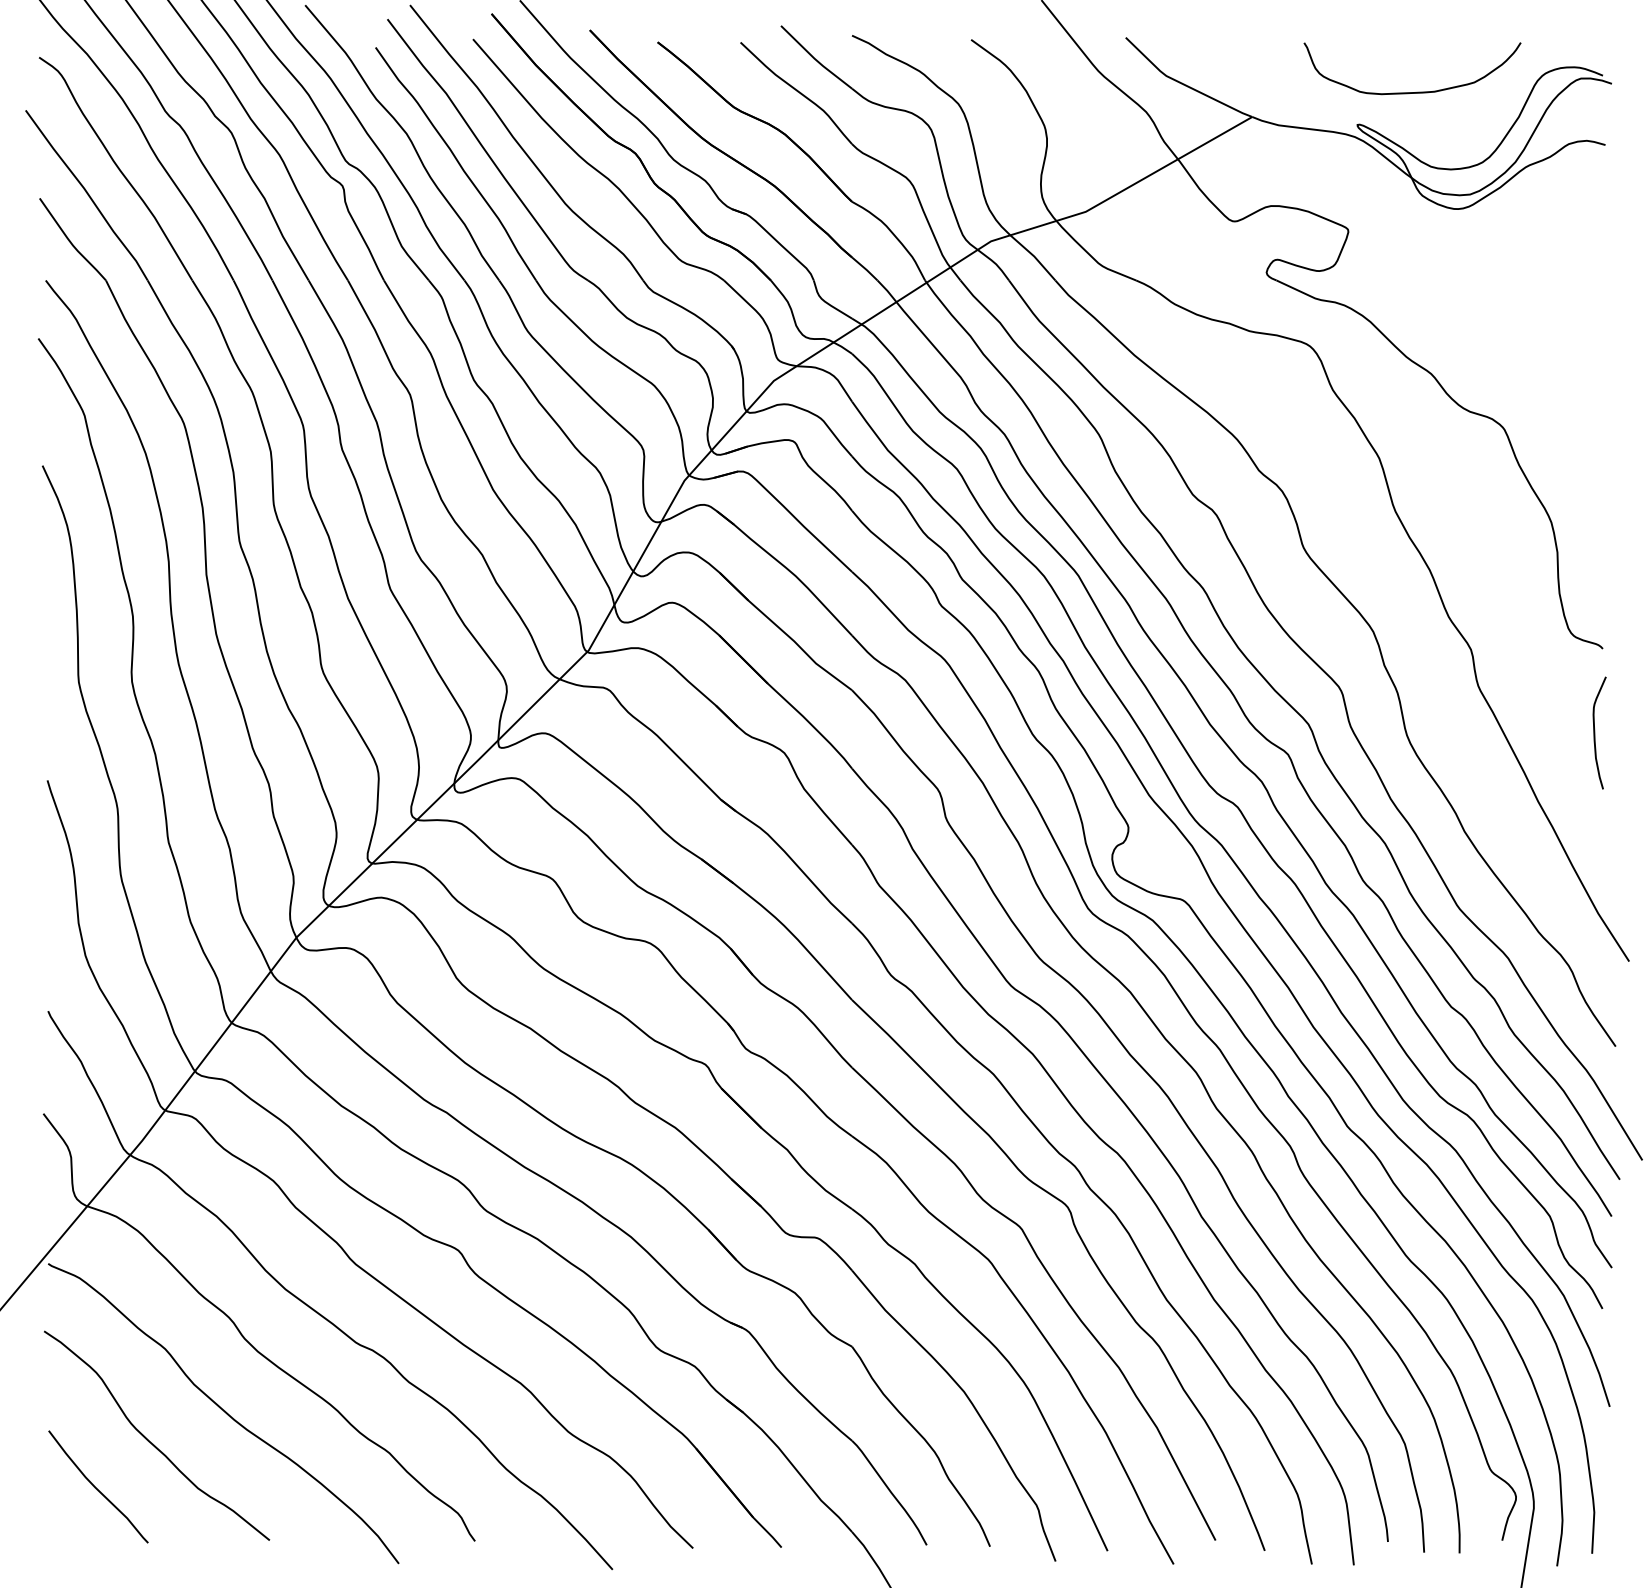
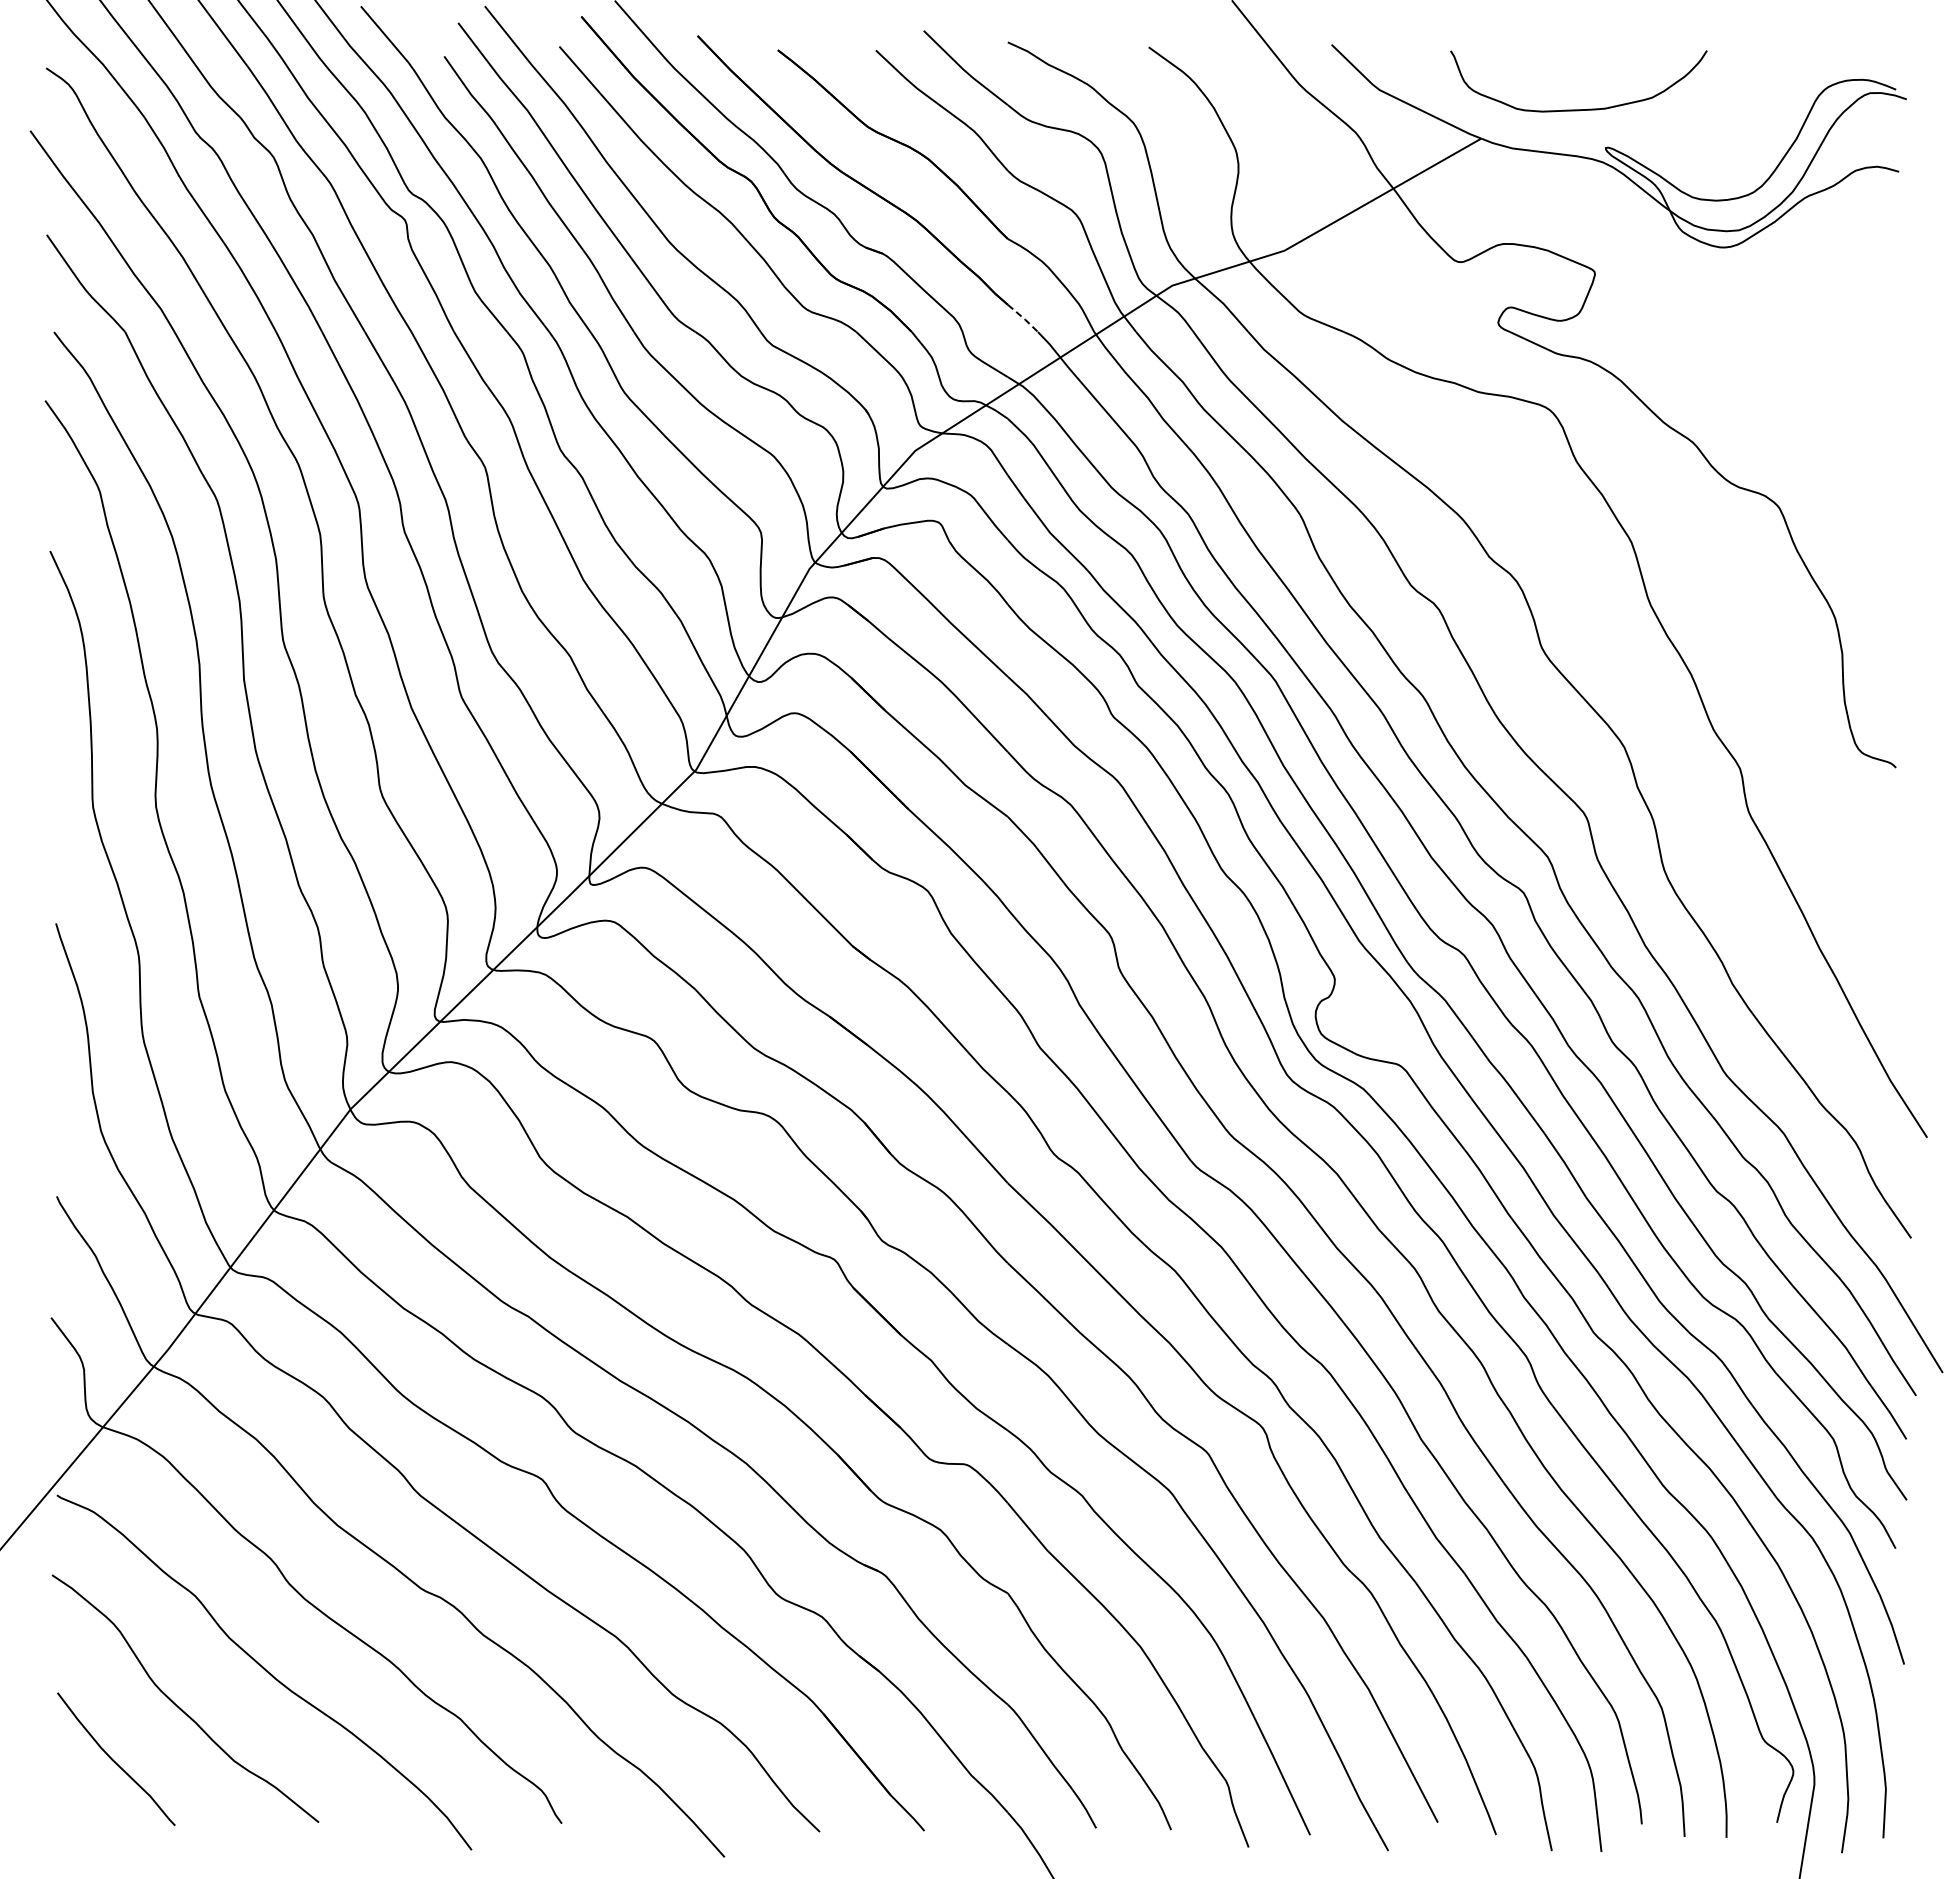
curve: (1412, 92) -> (1578, 109), moved
line: (865, 269) -> (1023, 318), solid -> dashed
curve: (1594, 733) -> (1886, 867), removed

